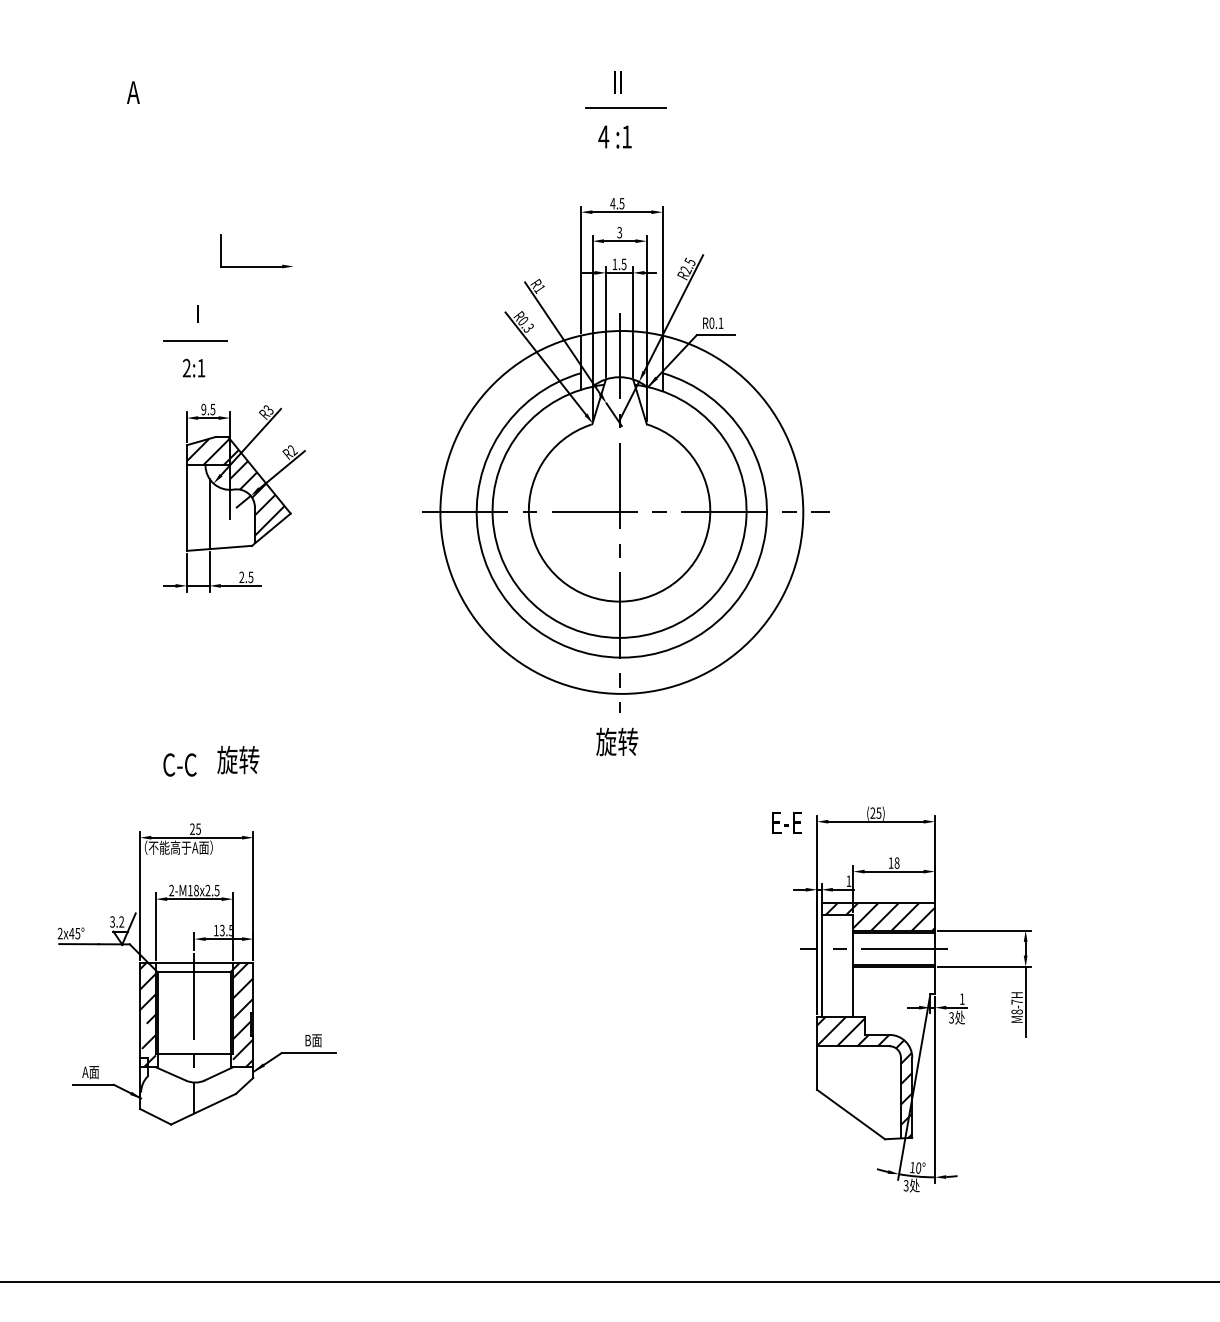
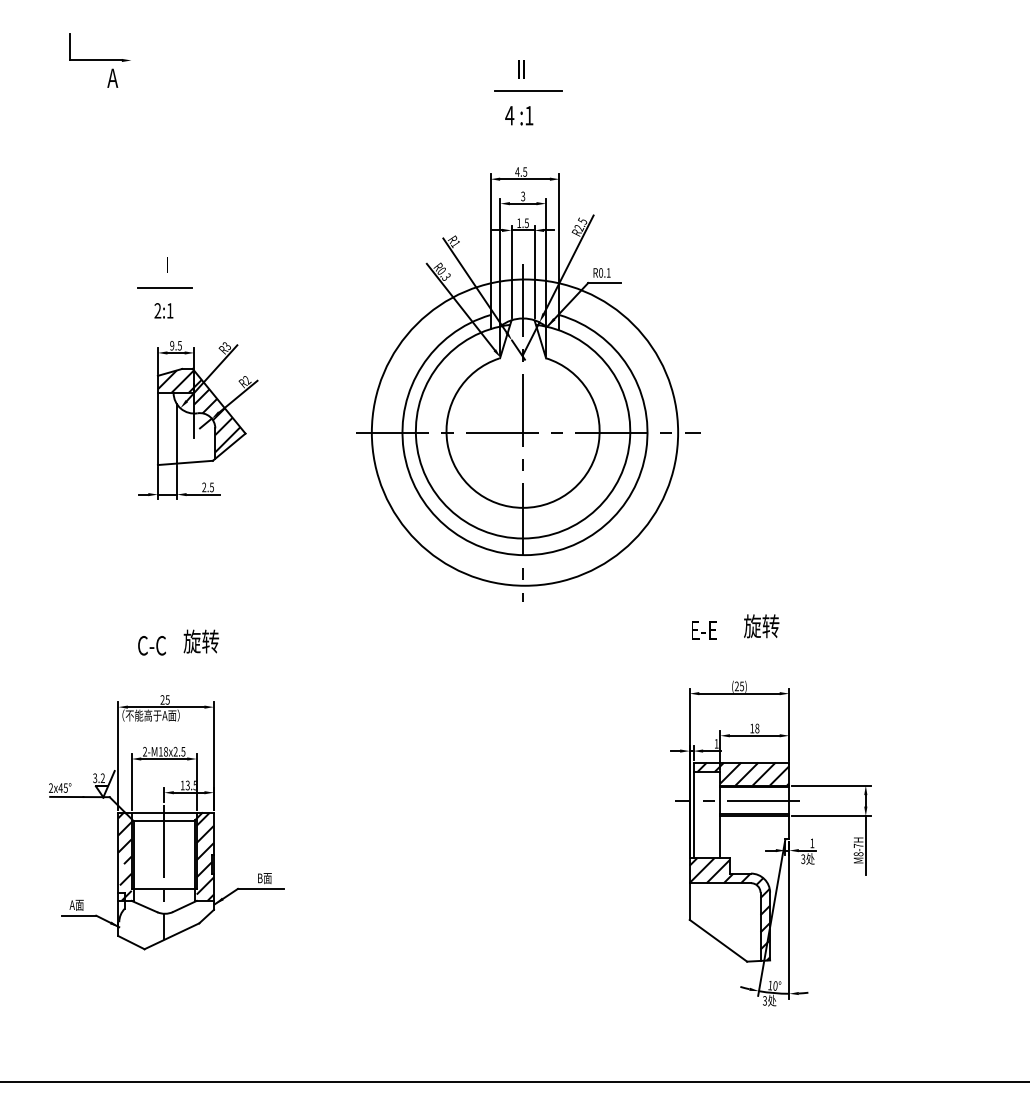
part: (256, 266) -> (100, 60), moved
text: (617, 741) -> (761, 625), moved
text: (786, 822) -> (703, 630), moved

